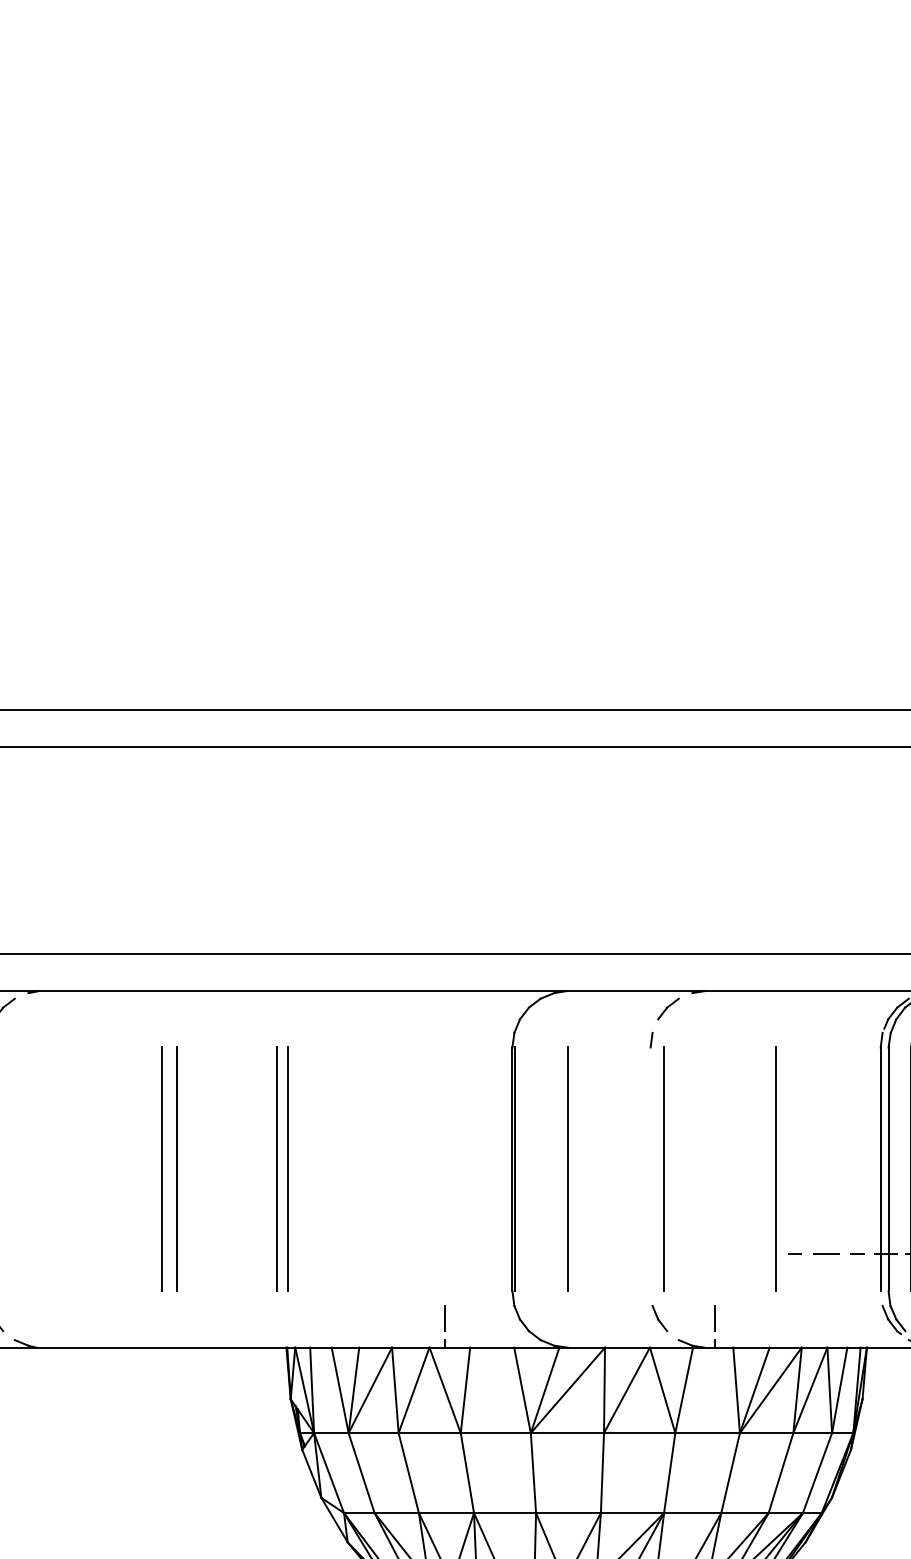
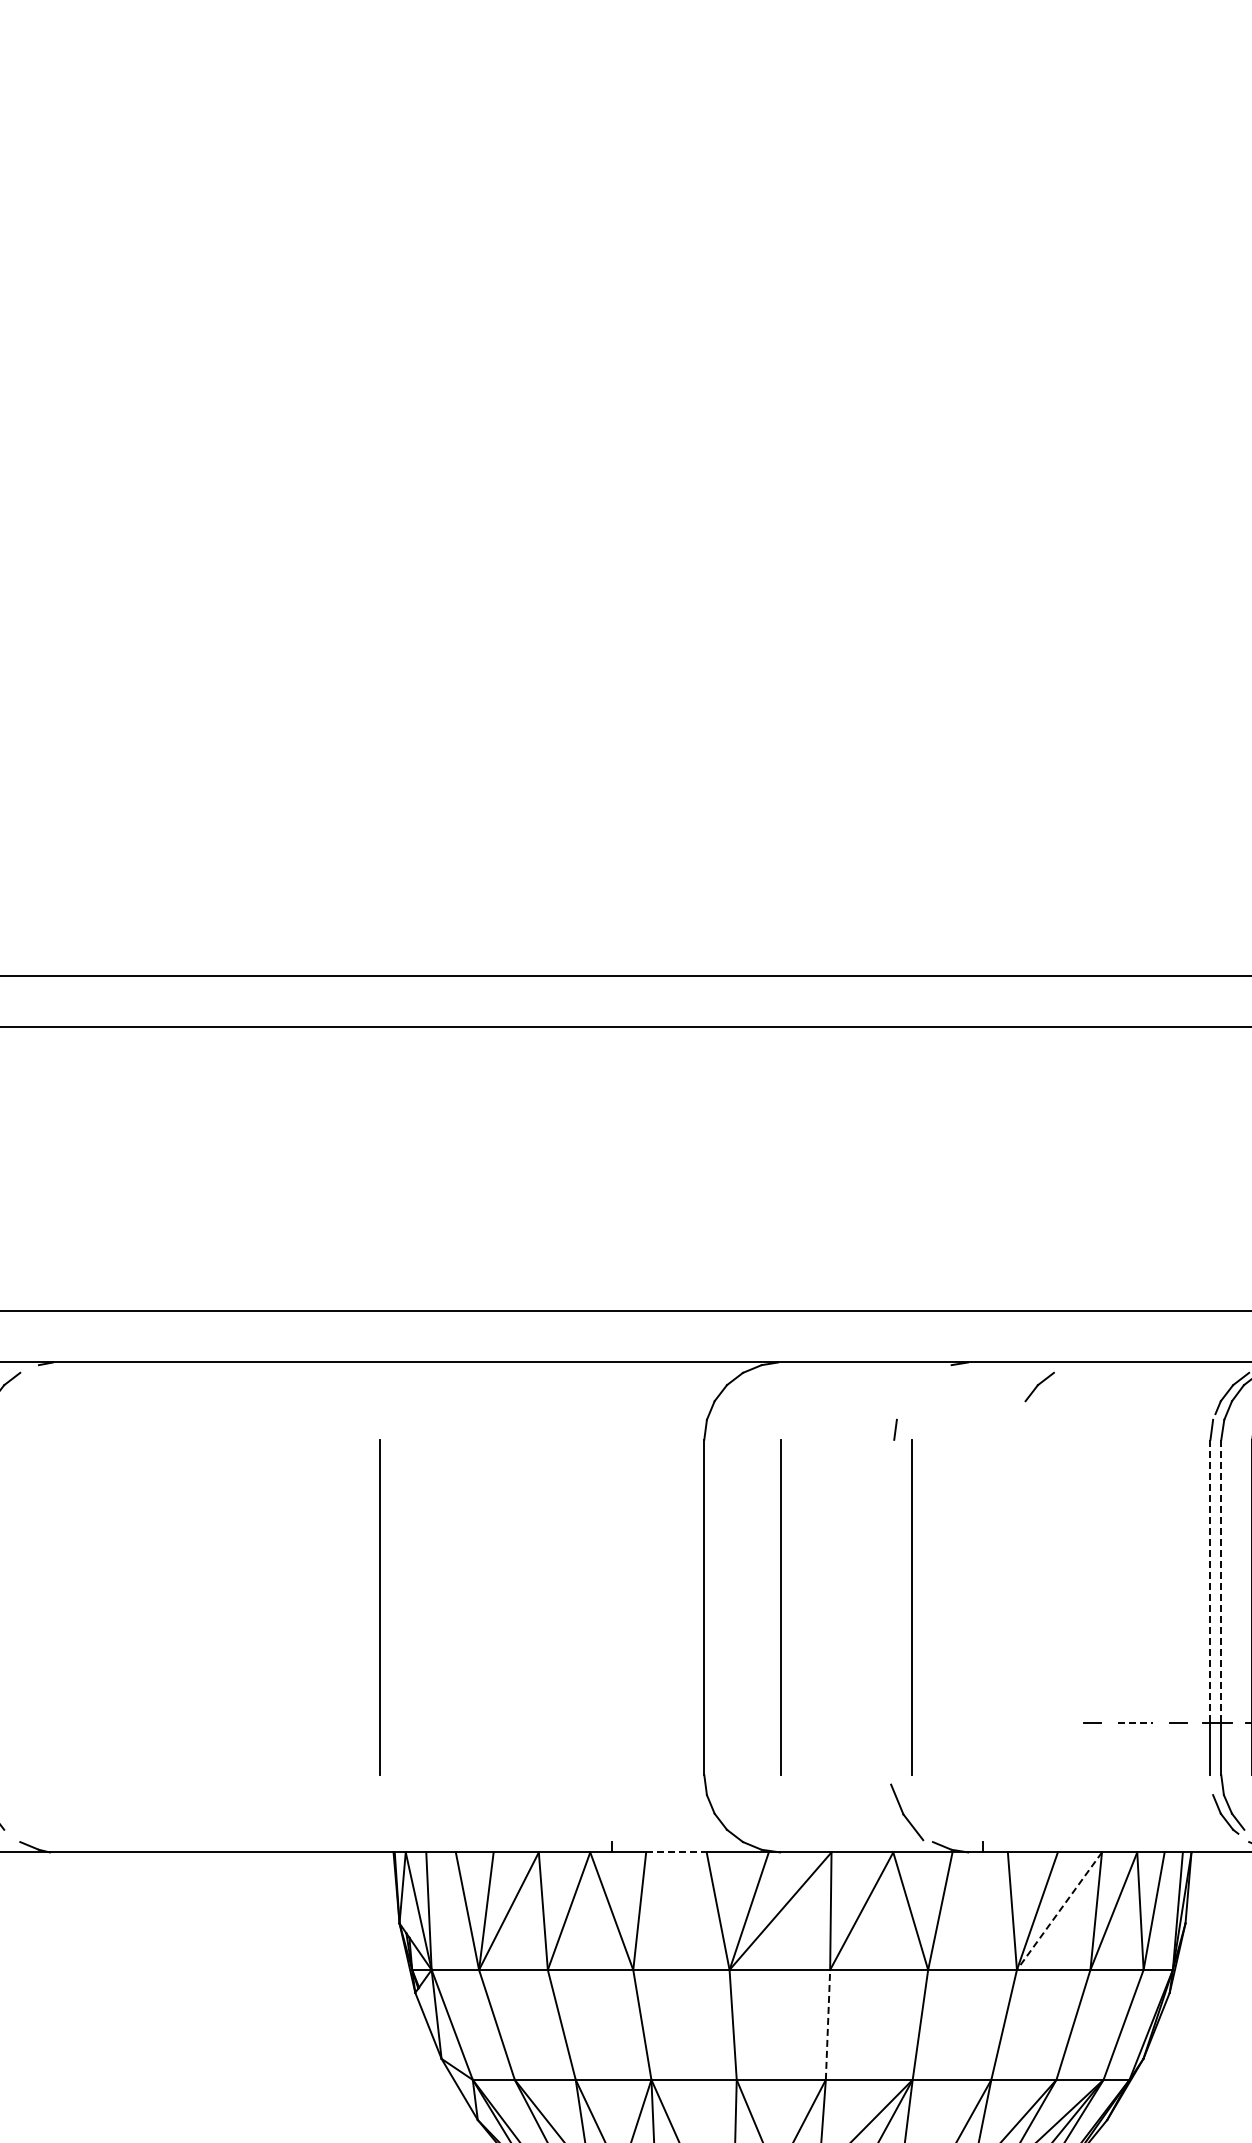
part: (668, 1008) -> (1039, 1386), moved
line: (880, 1150) -> (1210, 1581), solid -> dashed
line: (888, 1150) -> (1221, 1581), solid -> dashed
line: (161, 1169) -> (222, 1607), removed
line: (177, 1169) -> (243, 1607), removed
line: (287, 1169) -> (395, 1607), removed
line: (515, 1169) -> (708, 1607), removed
line: (776, 1169) -> (1067, 1607), removed
line: (826, 1253) -> (1136, 1723), solid -> dashed
line: (445, 1318) -> (612, 1812), removed
part: (659, 1318) -> (906, 1812), size x1.6
line: (714, 1318) -> (982, 1812), removed
line: (492, 1347) -> (676, 1852), solid -> dashed
line: (770, 1390) -> (1059, 1911), solid -> dashed
line: (602, 1472) -> (828, 2024), solid -> dashed

